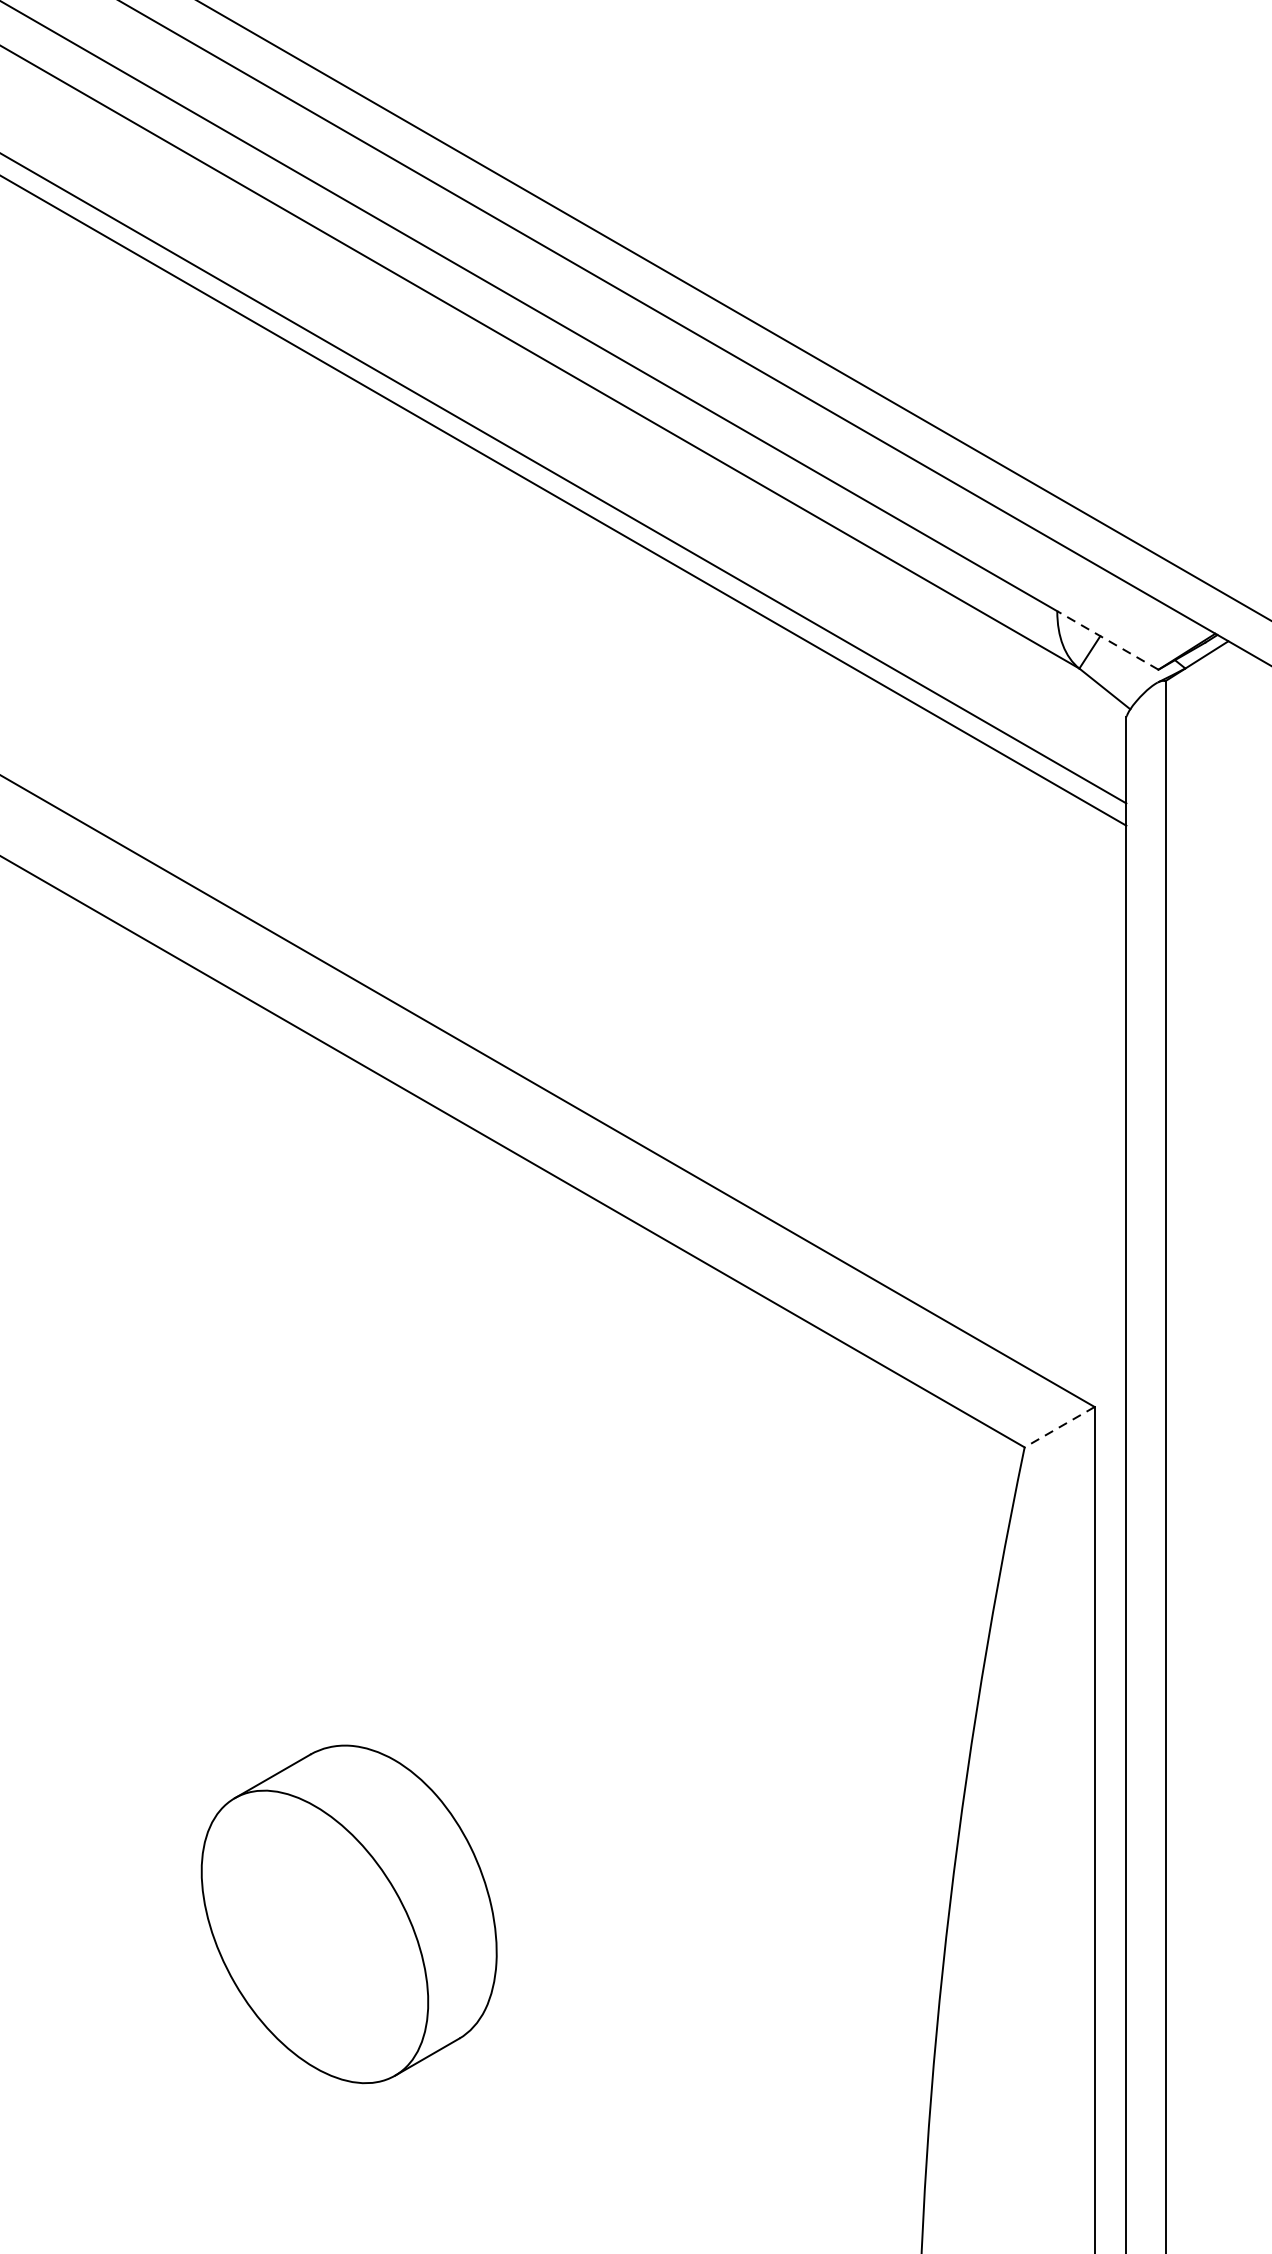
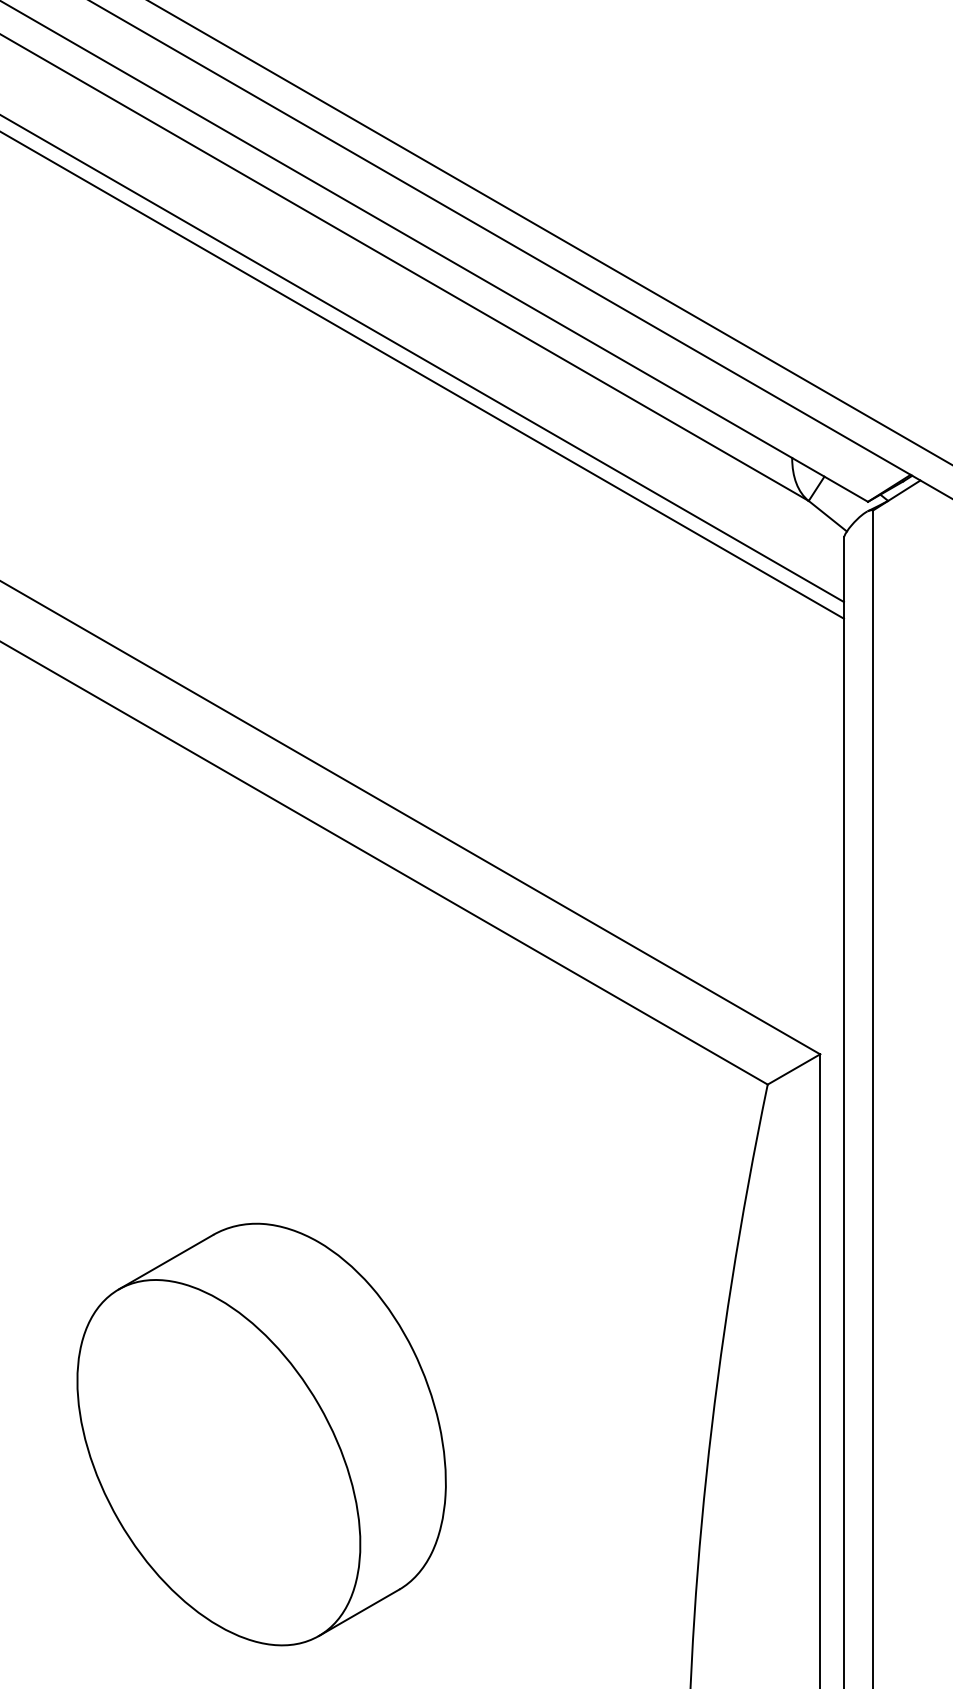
line: (1108, 639) -> (830, 479), dashed -> solid
line: (1059, 1427) -> (793, 1069), dashed -> solid
part: (349, 1914) -> (261, 1434), size x1.67

